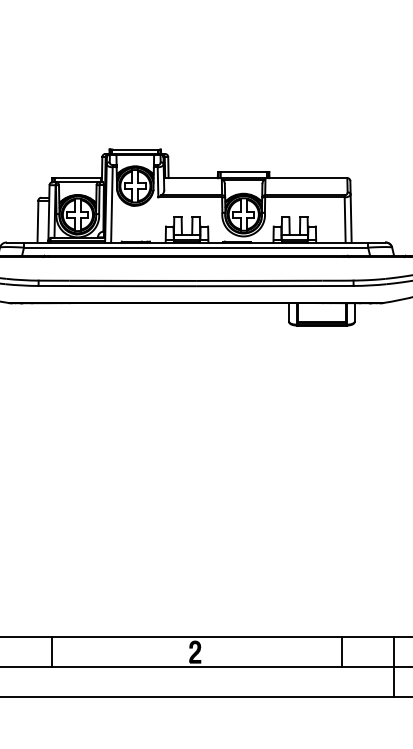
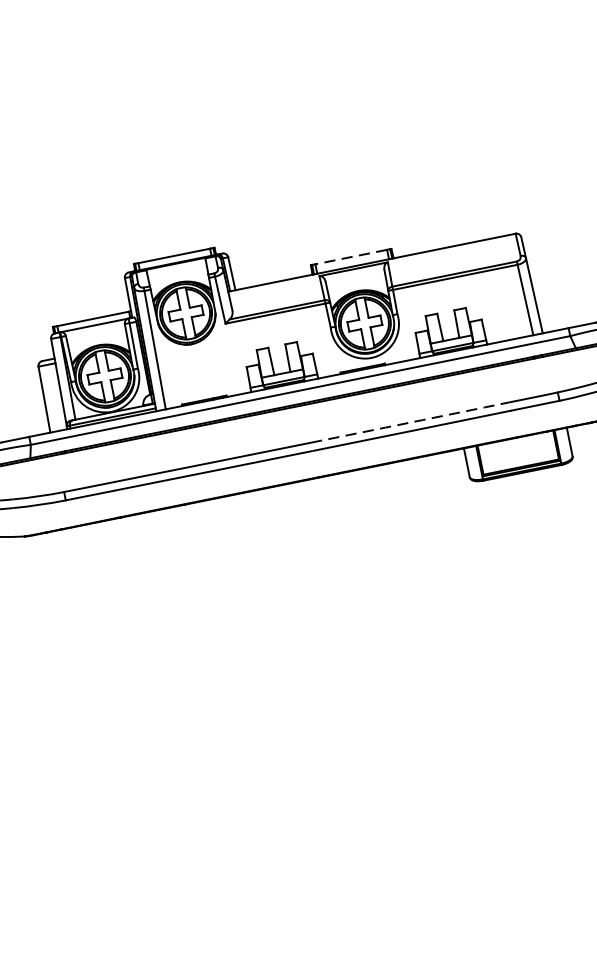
line: (243, 172) -> (351, 257), solid -> dashed
arc: (259, 280) -> (410, 421), solid -> dashed

